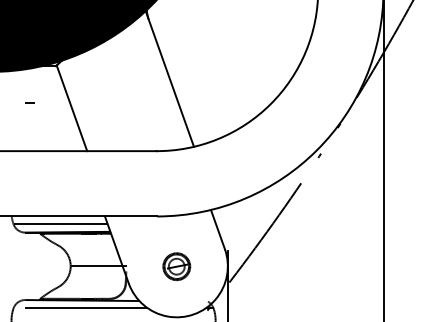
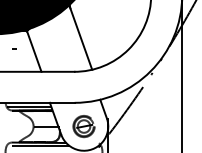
part: (175, 266) -> (83, 126), size x1.67

